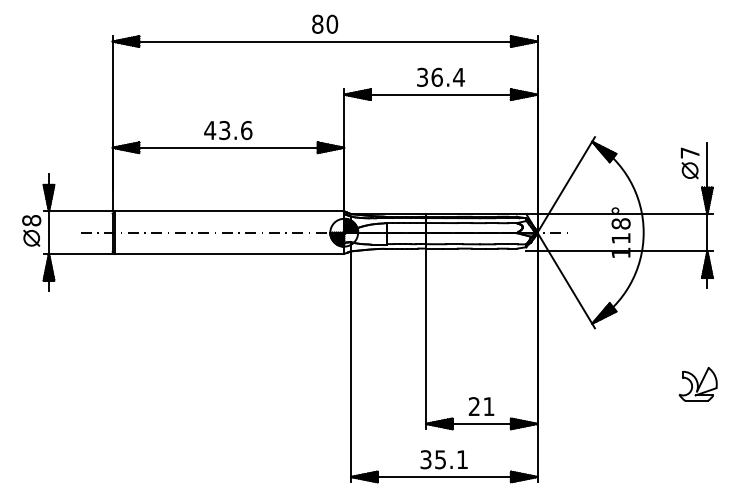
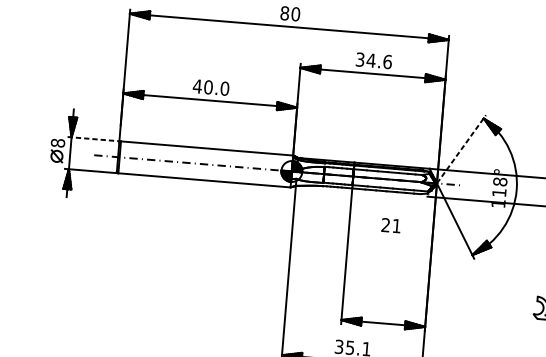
text: (448, 76) -> (379, 60), 36.4 -> 34.6
text: (235, 130) -> (216, 88), 43.6 -> 40.0
line: (566, 184) -> (461, 149), solid -> dashed
line: (78, 211) -> (93, 139), solid -> dashed
text: (481, 406) -> (391, 225), moved

